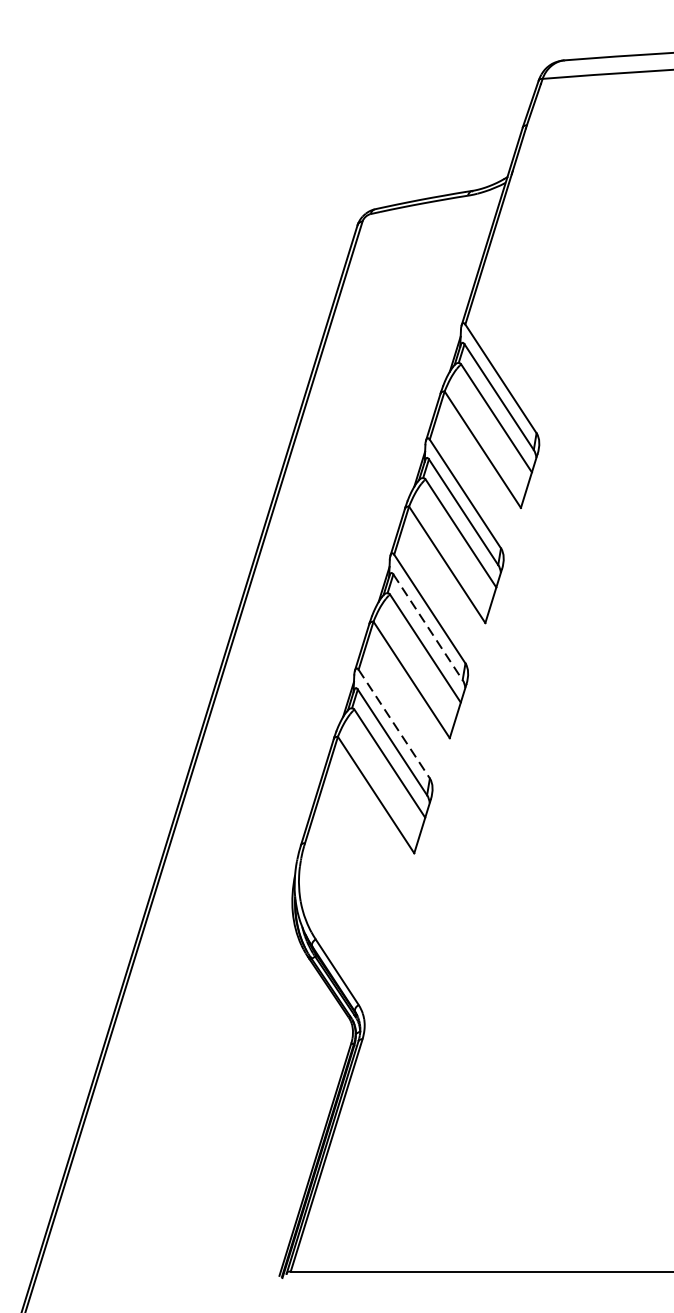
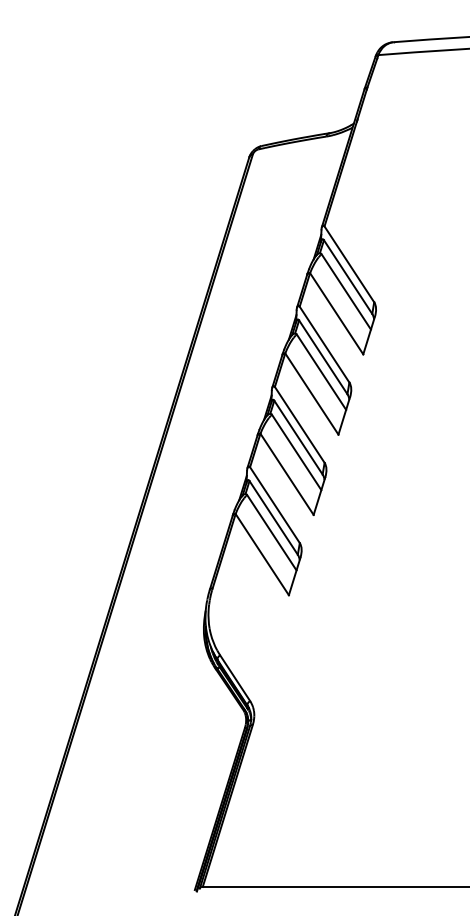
line: (428, 628) -> (298, 438), dashed -> solid
line: (395, 724) -> (275, 505), dashed -> solid

